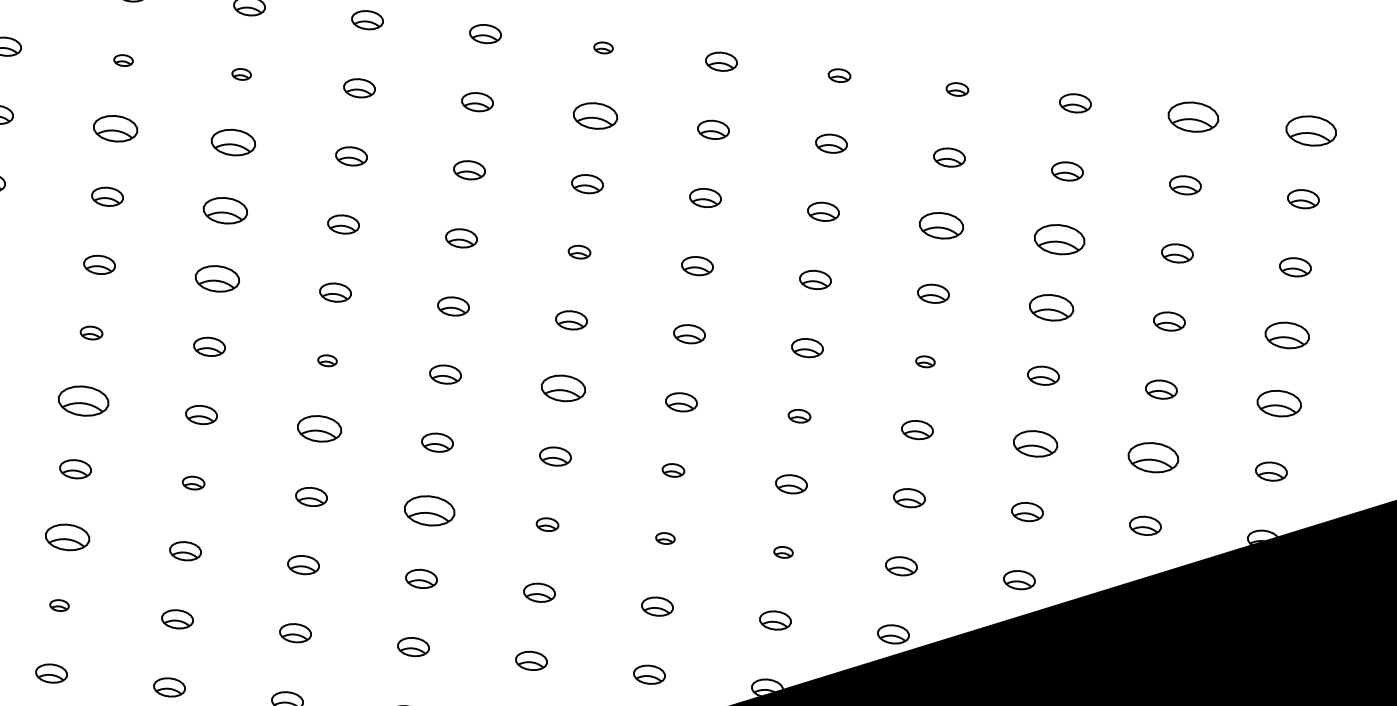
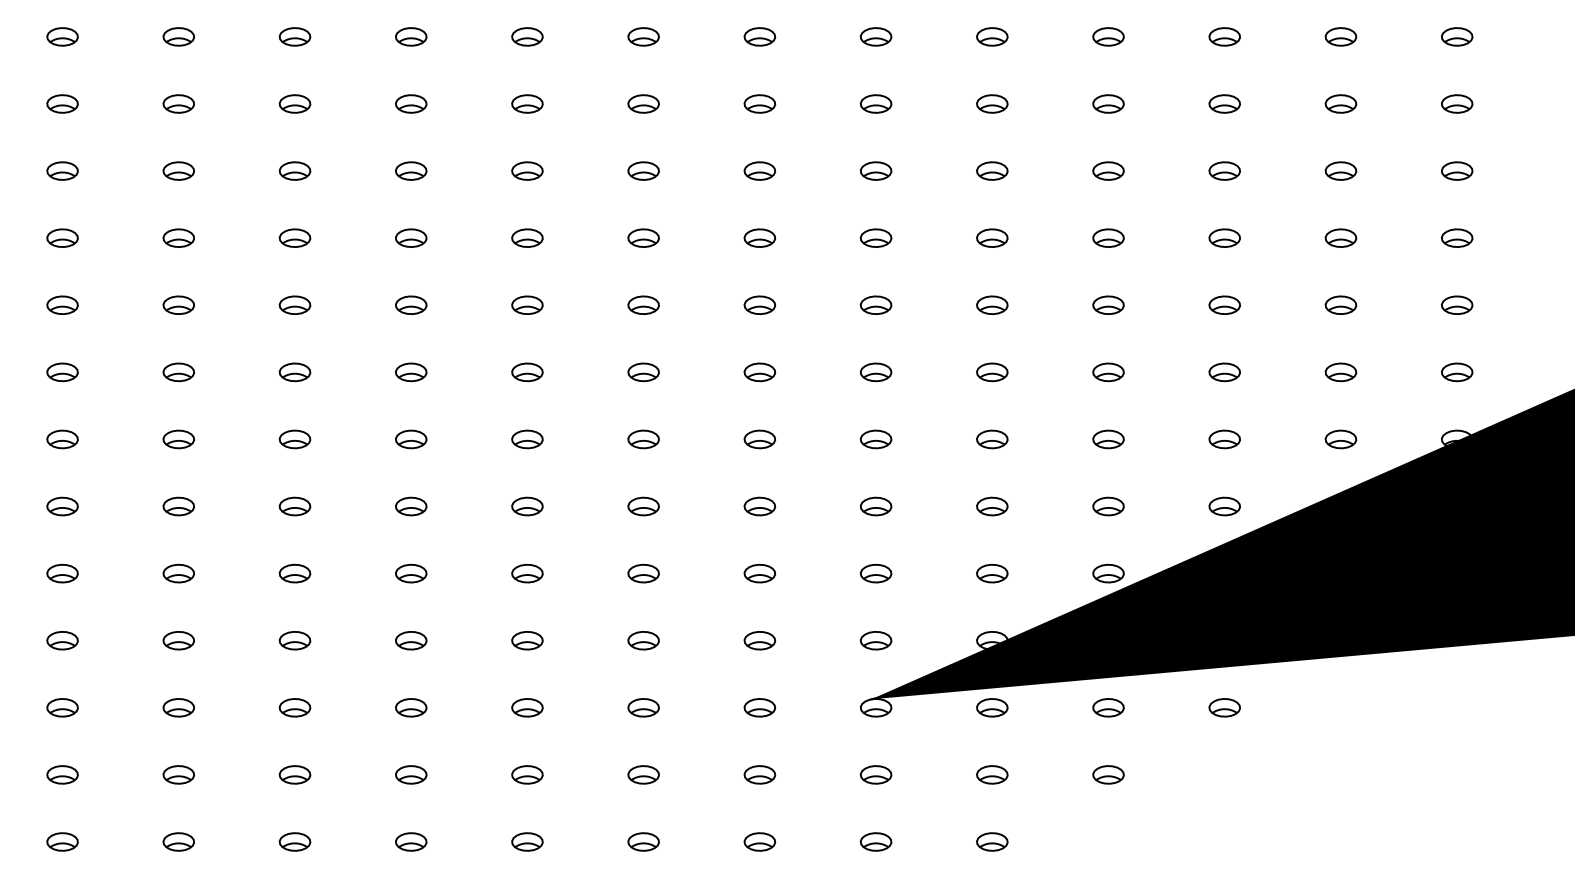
part: (603, 47) -> (759, 36), size x1.67
part: (123, 60) -> (294, 103), size x1.67
part: (241, 73) -> (411, 103), size x1.67
part: (839, 75) -> (992, 36), size x1.43
part: (957, 89) -> (1108, 36), size x1.43
part: (595, 115) -> (759, 103), size x0.71
part: (1193, 116) -> (1340, 36), size x0.62
part: (115, 128) -> (294, 170), size x0.71
part: (1311, 130) -> (1457, 36), size x0.62
part: (233, 141) -> (411, 170), size x0.71
part: (225, 210) -> (411, 237), size x0.71
part: (941, 225) -> (1108, 170), size x0.71
part: (1059, 238) -> (1224, 170), size x0.62
part: (579, 251) -> (759, 237), size x1.43
part: (217, 278) -> (411, 304), size x0.71
part: (1051, 306) -> (1224, 237), size x0.71
part: (91, 333) -> (294, 372), size x1.43
part: (1287, 334) -> (1457, 237), size x0.71
part: (327, 360) -> (527, 372), size x1.67
part: (925, 361) -> (1108, 304), size x1.67
part: (563, 388) -> (759, 372), size x0.71
part: (83, 401) -> (294, 439), size x0.62
part: (1279, 402) -> (1457, 304), size x0.71
part: (799, 416) -> (992, 372), size x1.43
part: (319, 428) -> (527, 439), size x0.71
part: (1035, 444) -> (1224, 372), size x0.71
part: (1152, 457) -> (1340, 372), size x0.62
part: (672, 470) -> (875, 439), size x1.43
part: (193, 483) -> (411, 506), size x1.43
part: (429, 510) -> (643, 506), size x0.62
part: (547, 524) -> (759, 506), size x1.43
part: (67, 537) -> (294, 573), size x0.71
part: (664, 538) -> (875, 506), size x1.67
part: (783, 552) -> (992, 506), size x1.67
part: (59, 605) -> (294, 640), size x1.67

